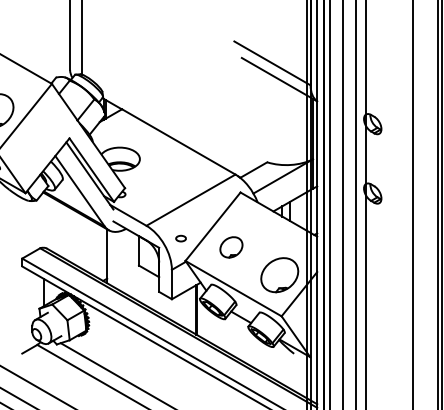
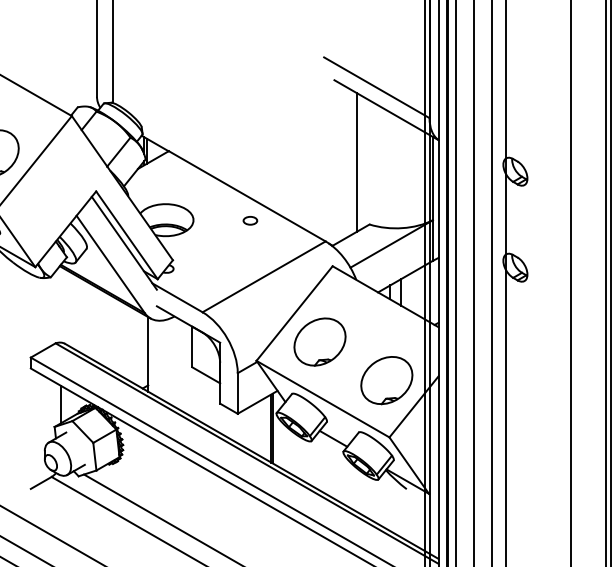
line: (258, 117) -> (357, 162), added
part: (180, 238) -> (249, 220), moved
part: (231, 247) -> (320, 342), size x1.67

